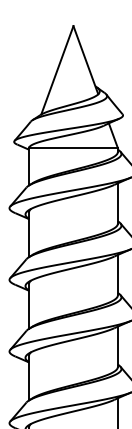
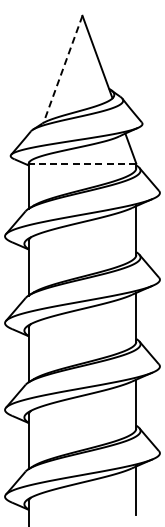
line: (57, 70) -> (63, 69), solid -> dashed
line: (73, 148) -> (82, 163), solid -> dashed

